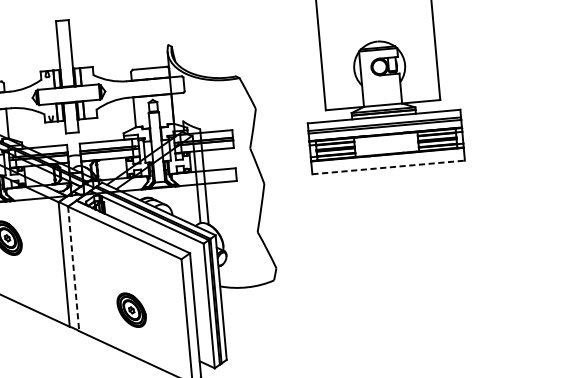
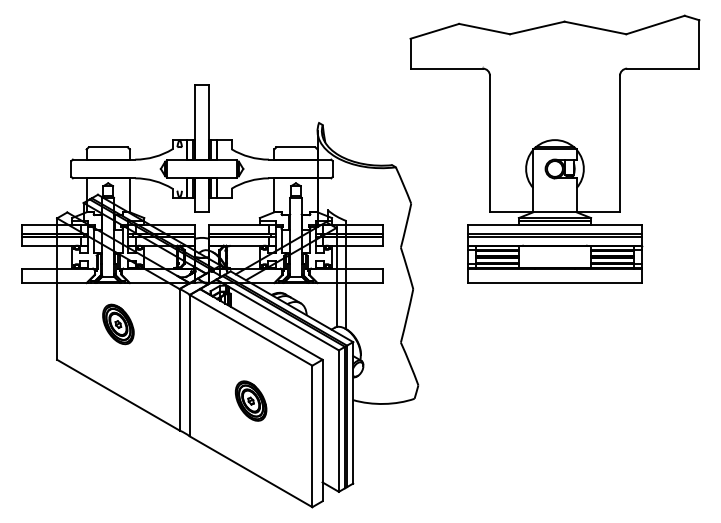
line: (388, 167) -> (554, 283), dashed -> solid
line: (73, 268) -> (189, 365), dashed -> solid
part: (132, 309) -> (251, 400), moved

